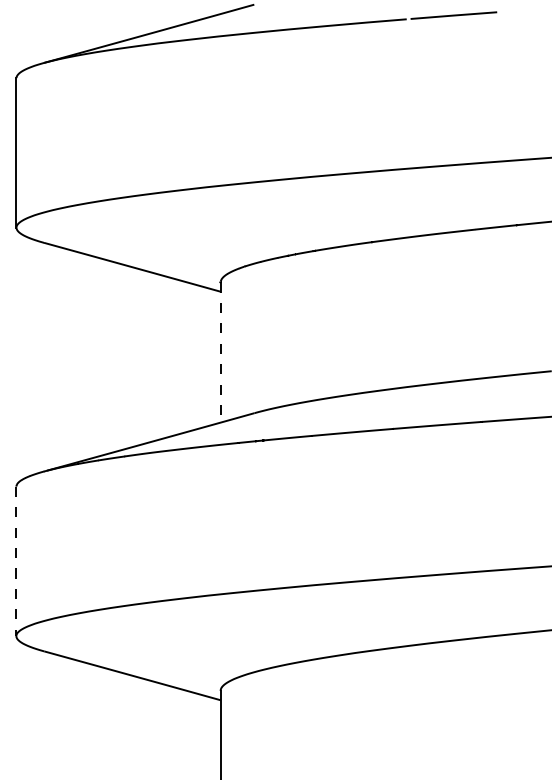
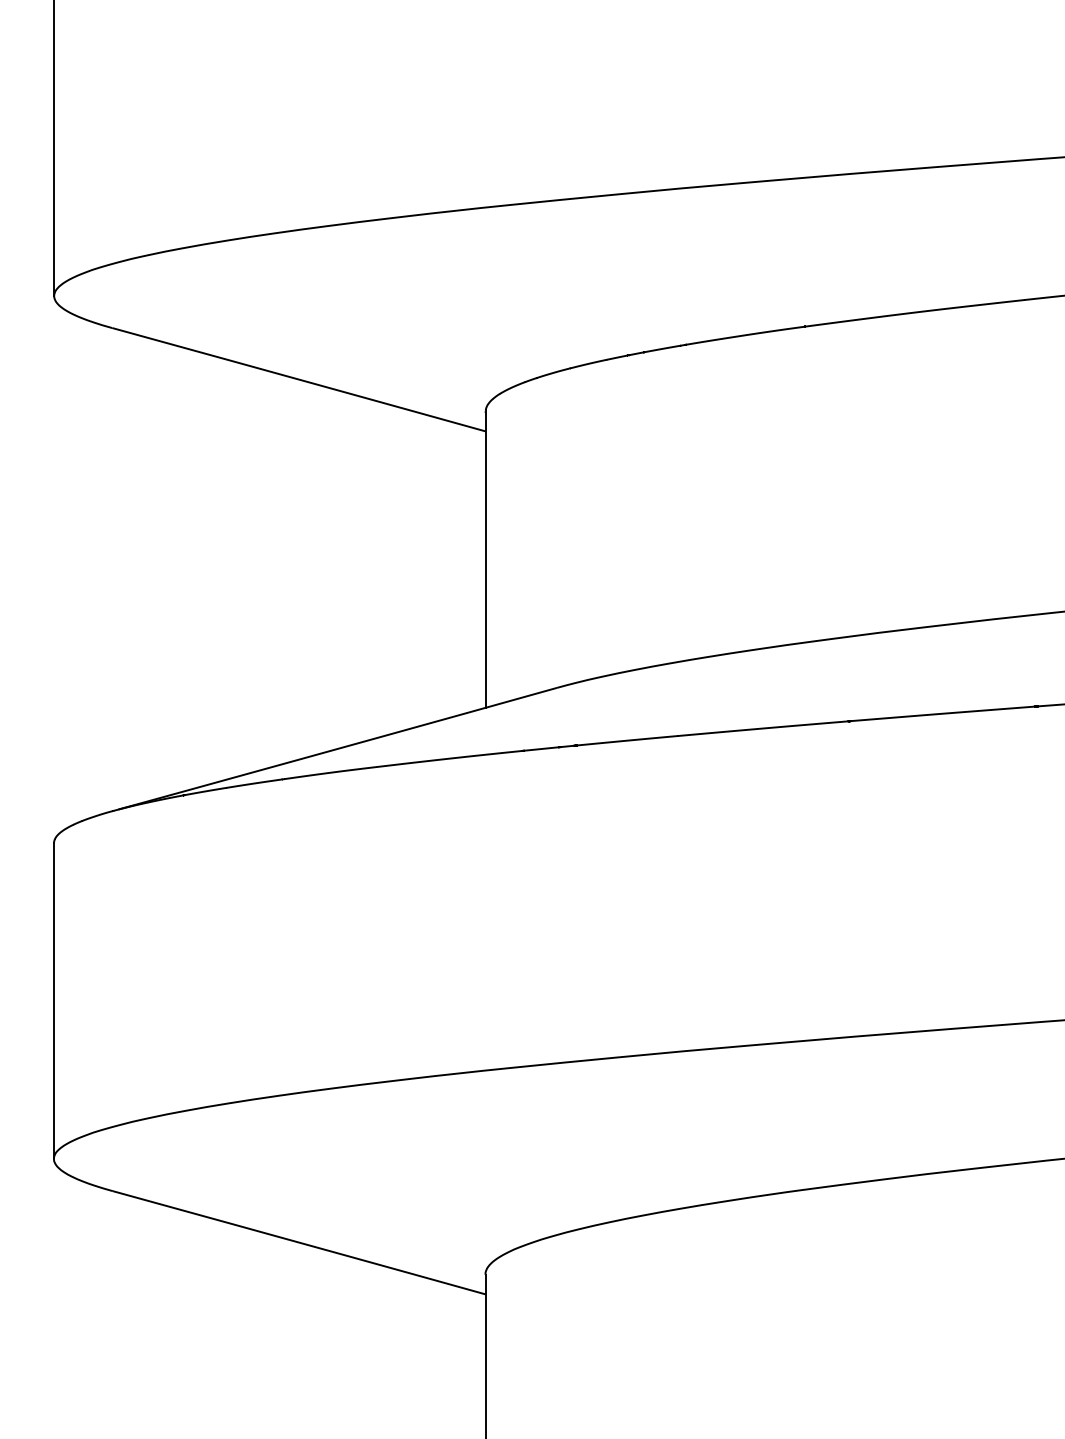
line: (220, 353) -> (485, 561), dashed -> solid
line: (16, 561) -> (54, 1001), dashed -> solid

